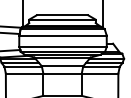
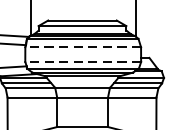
line: (63, 35) -> (83, 47), solid -> dashed
line: (63, 46) -> (83, 61), solid -> dashed

